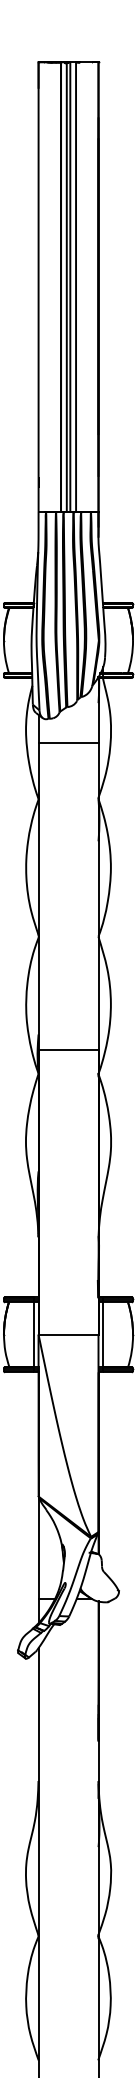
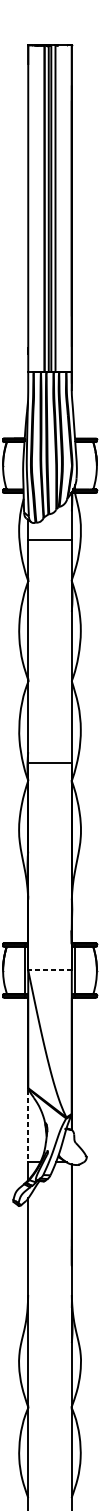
line: (68, 1334) -> (50, 970), solid -> dashed
line: (38, 1548) -> (28, 1125), solid -> dashed

